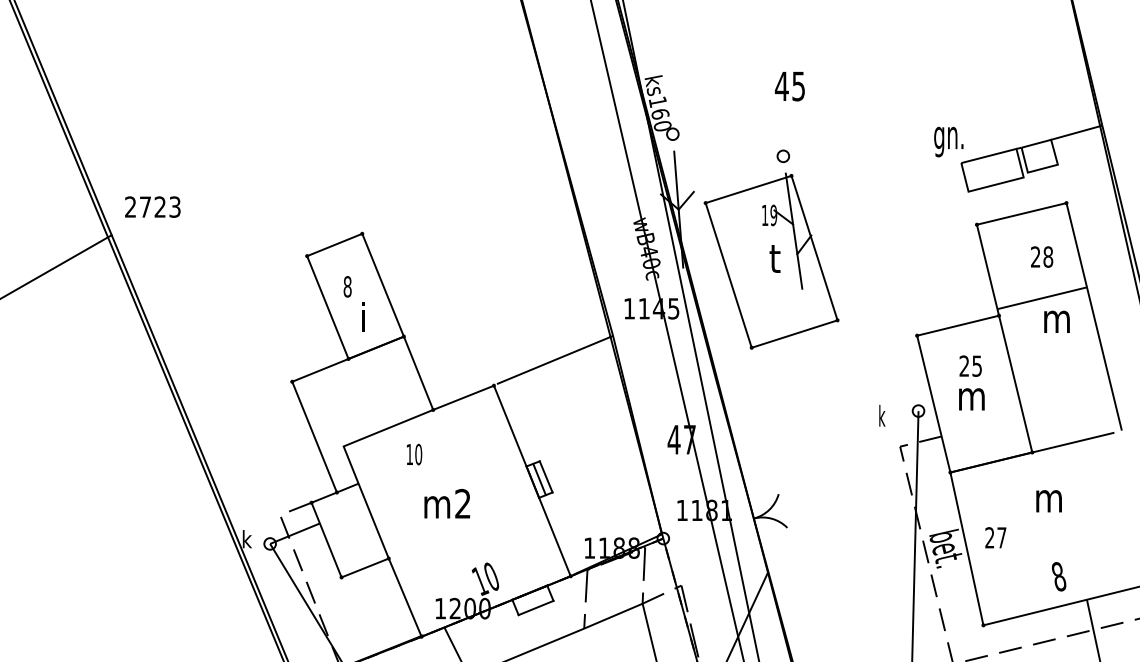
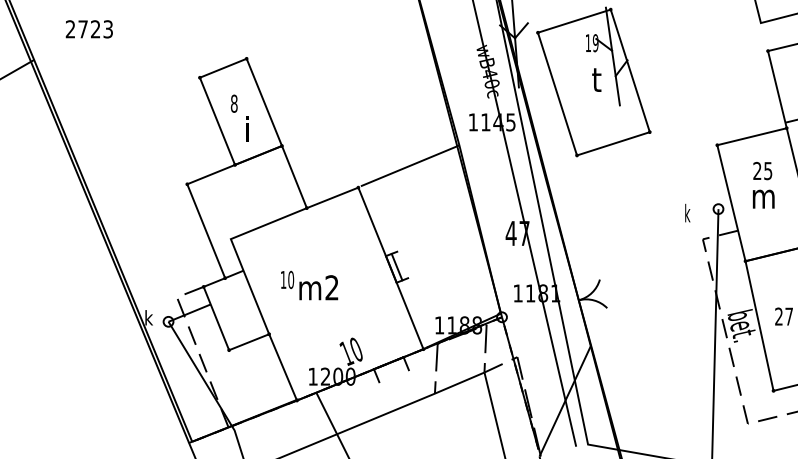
text: (152, 206) -> (89, 28), moved
text: (414, 454) -> (287, 279), moved
line: (545, 476) -> (402, 264), removed
line: (535, 607) -> (393, 375), removed

